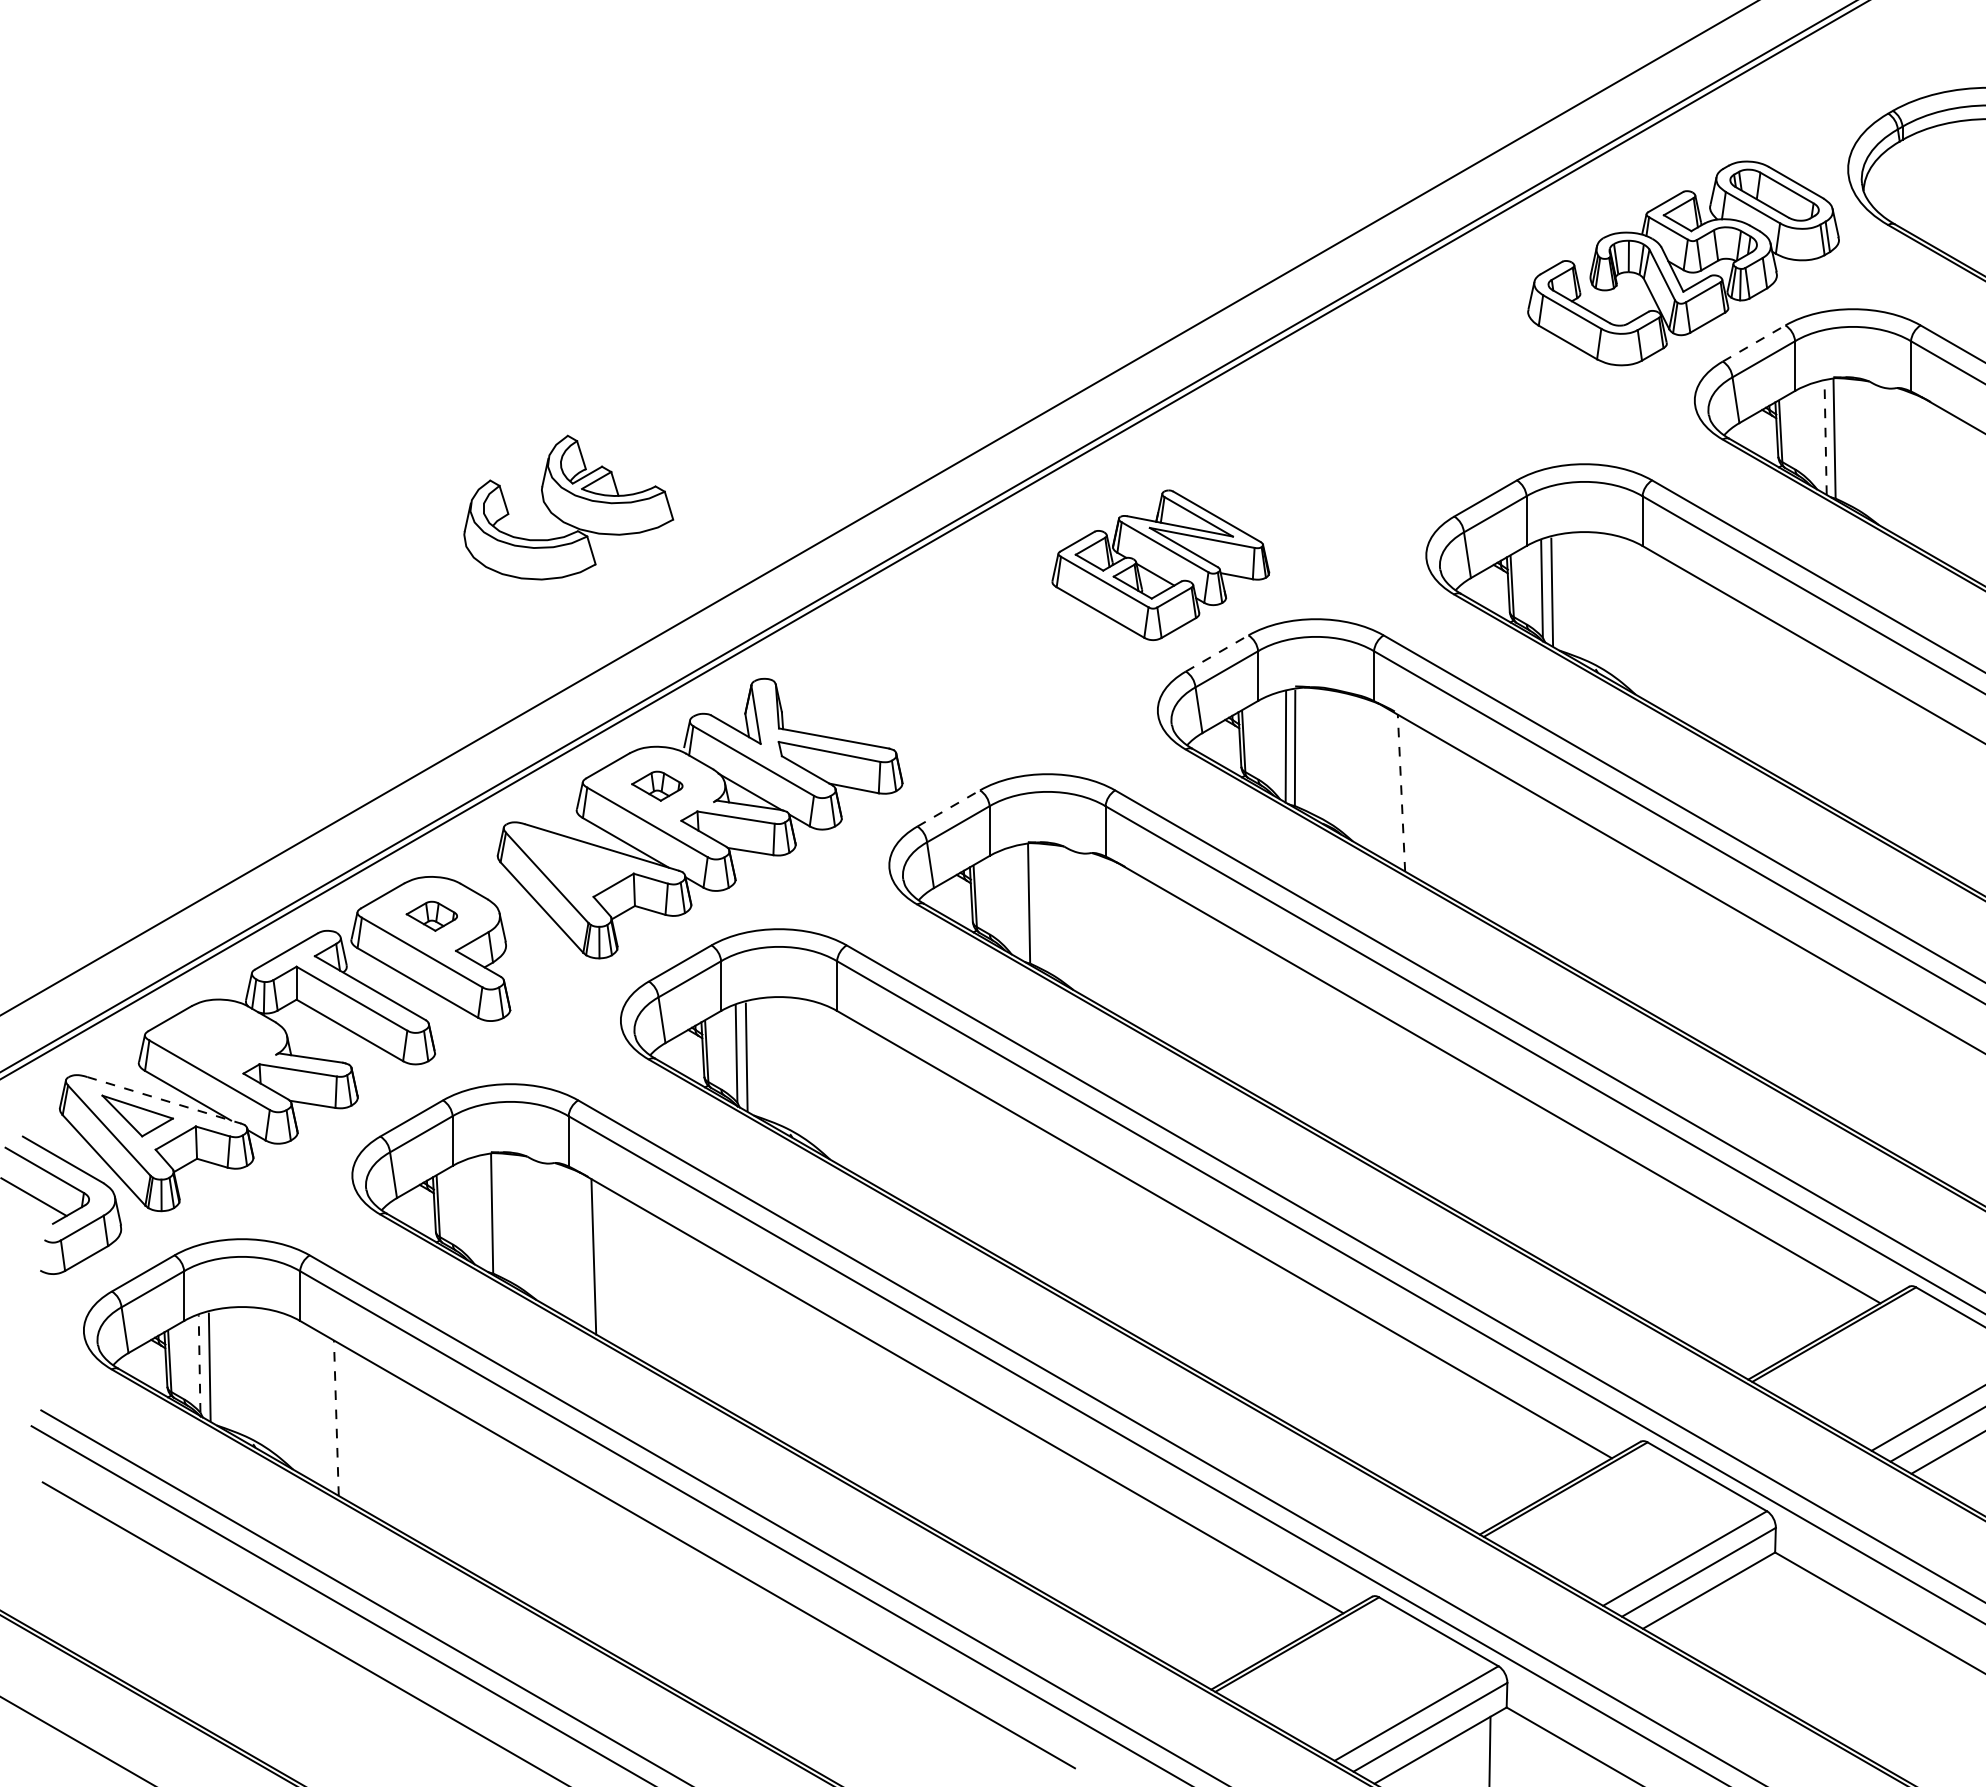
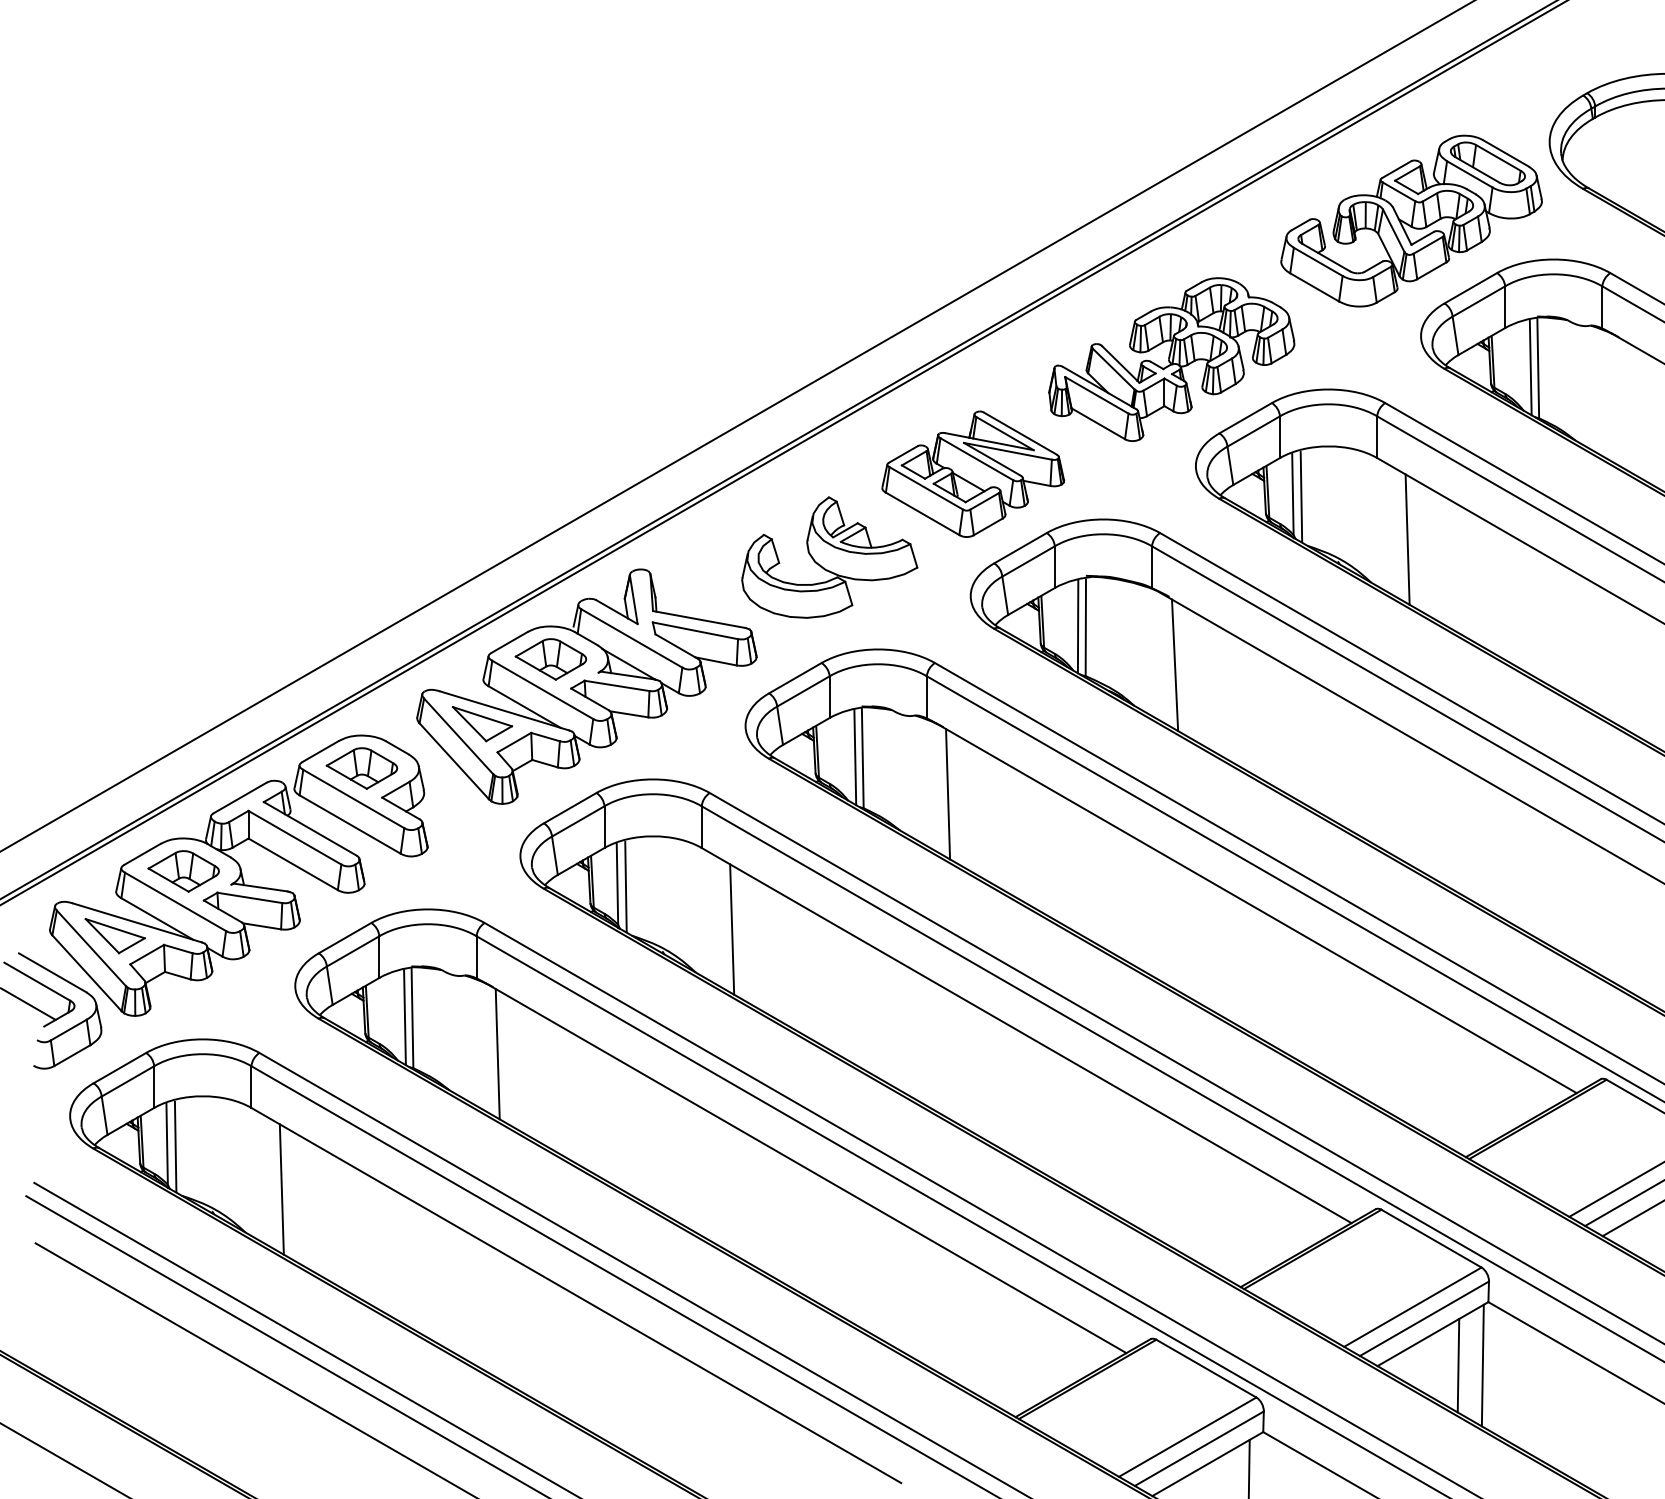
line: (1754, 343) -> (1471, 288), dashed -> solid
part: (1397, 428) -> (1171, 359), added
line: (1825, 438) -> (1530, 367), dashed -> solid
part: (568, 507) -> (829, 557), moved
line: (1678, 642) -> (1407, 539), added
line: (1217, 653) -> (1020, 548), dashed -> solid
part: (657, 786) -> (551, 659), size x1.67
line: (1401, 793) -> (1175, 665), dashed -> solid
line: (949, 808) -> (796, 678), dashed -> solid
part: (575, 862) -> (482, 723), added
line: (1020, 902) -> (855, 757), added
part: (431, 916) -> (361, 768), size x1.67
line: (1130, 946) -> (947, 793), added
part: (219, 1038) -> (183, 871), added
line: (164, 1100) -> (137, 923), dashed -> solid
line: (872, 1107) -> (731, 928), added
line: (483, 1212) -> (405, 1017), added
line: (199, 1363) -> (167, 1143), dashed -> solid
line: (336, 1418) -> (281, 1189), dashed -> solid
line: (1768, 1627) -> (1482, 1365), added
line: (1739, 1628) -> (1458, 1365), added

